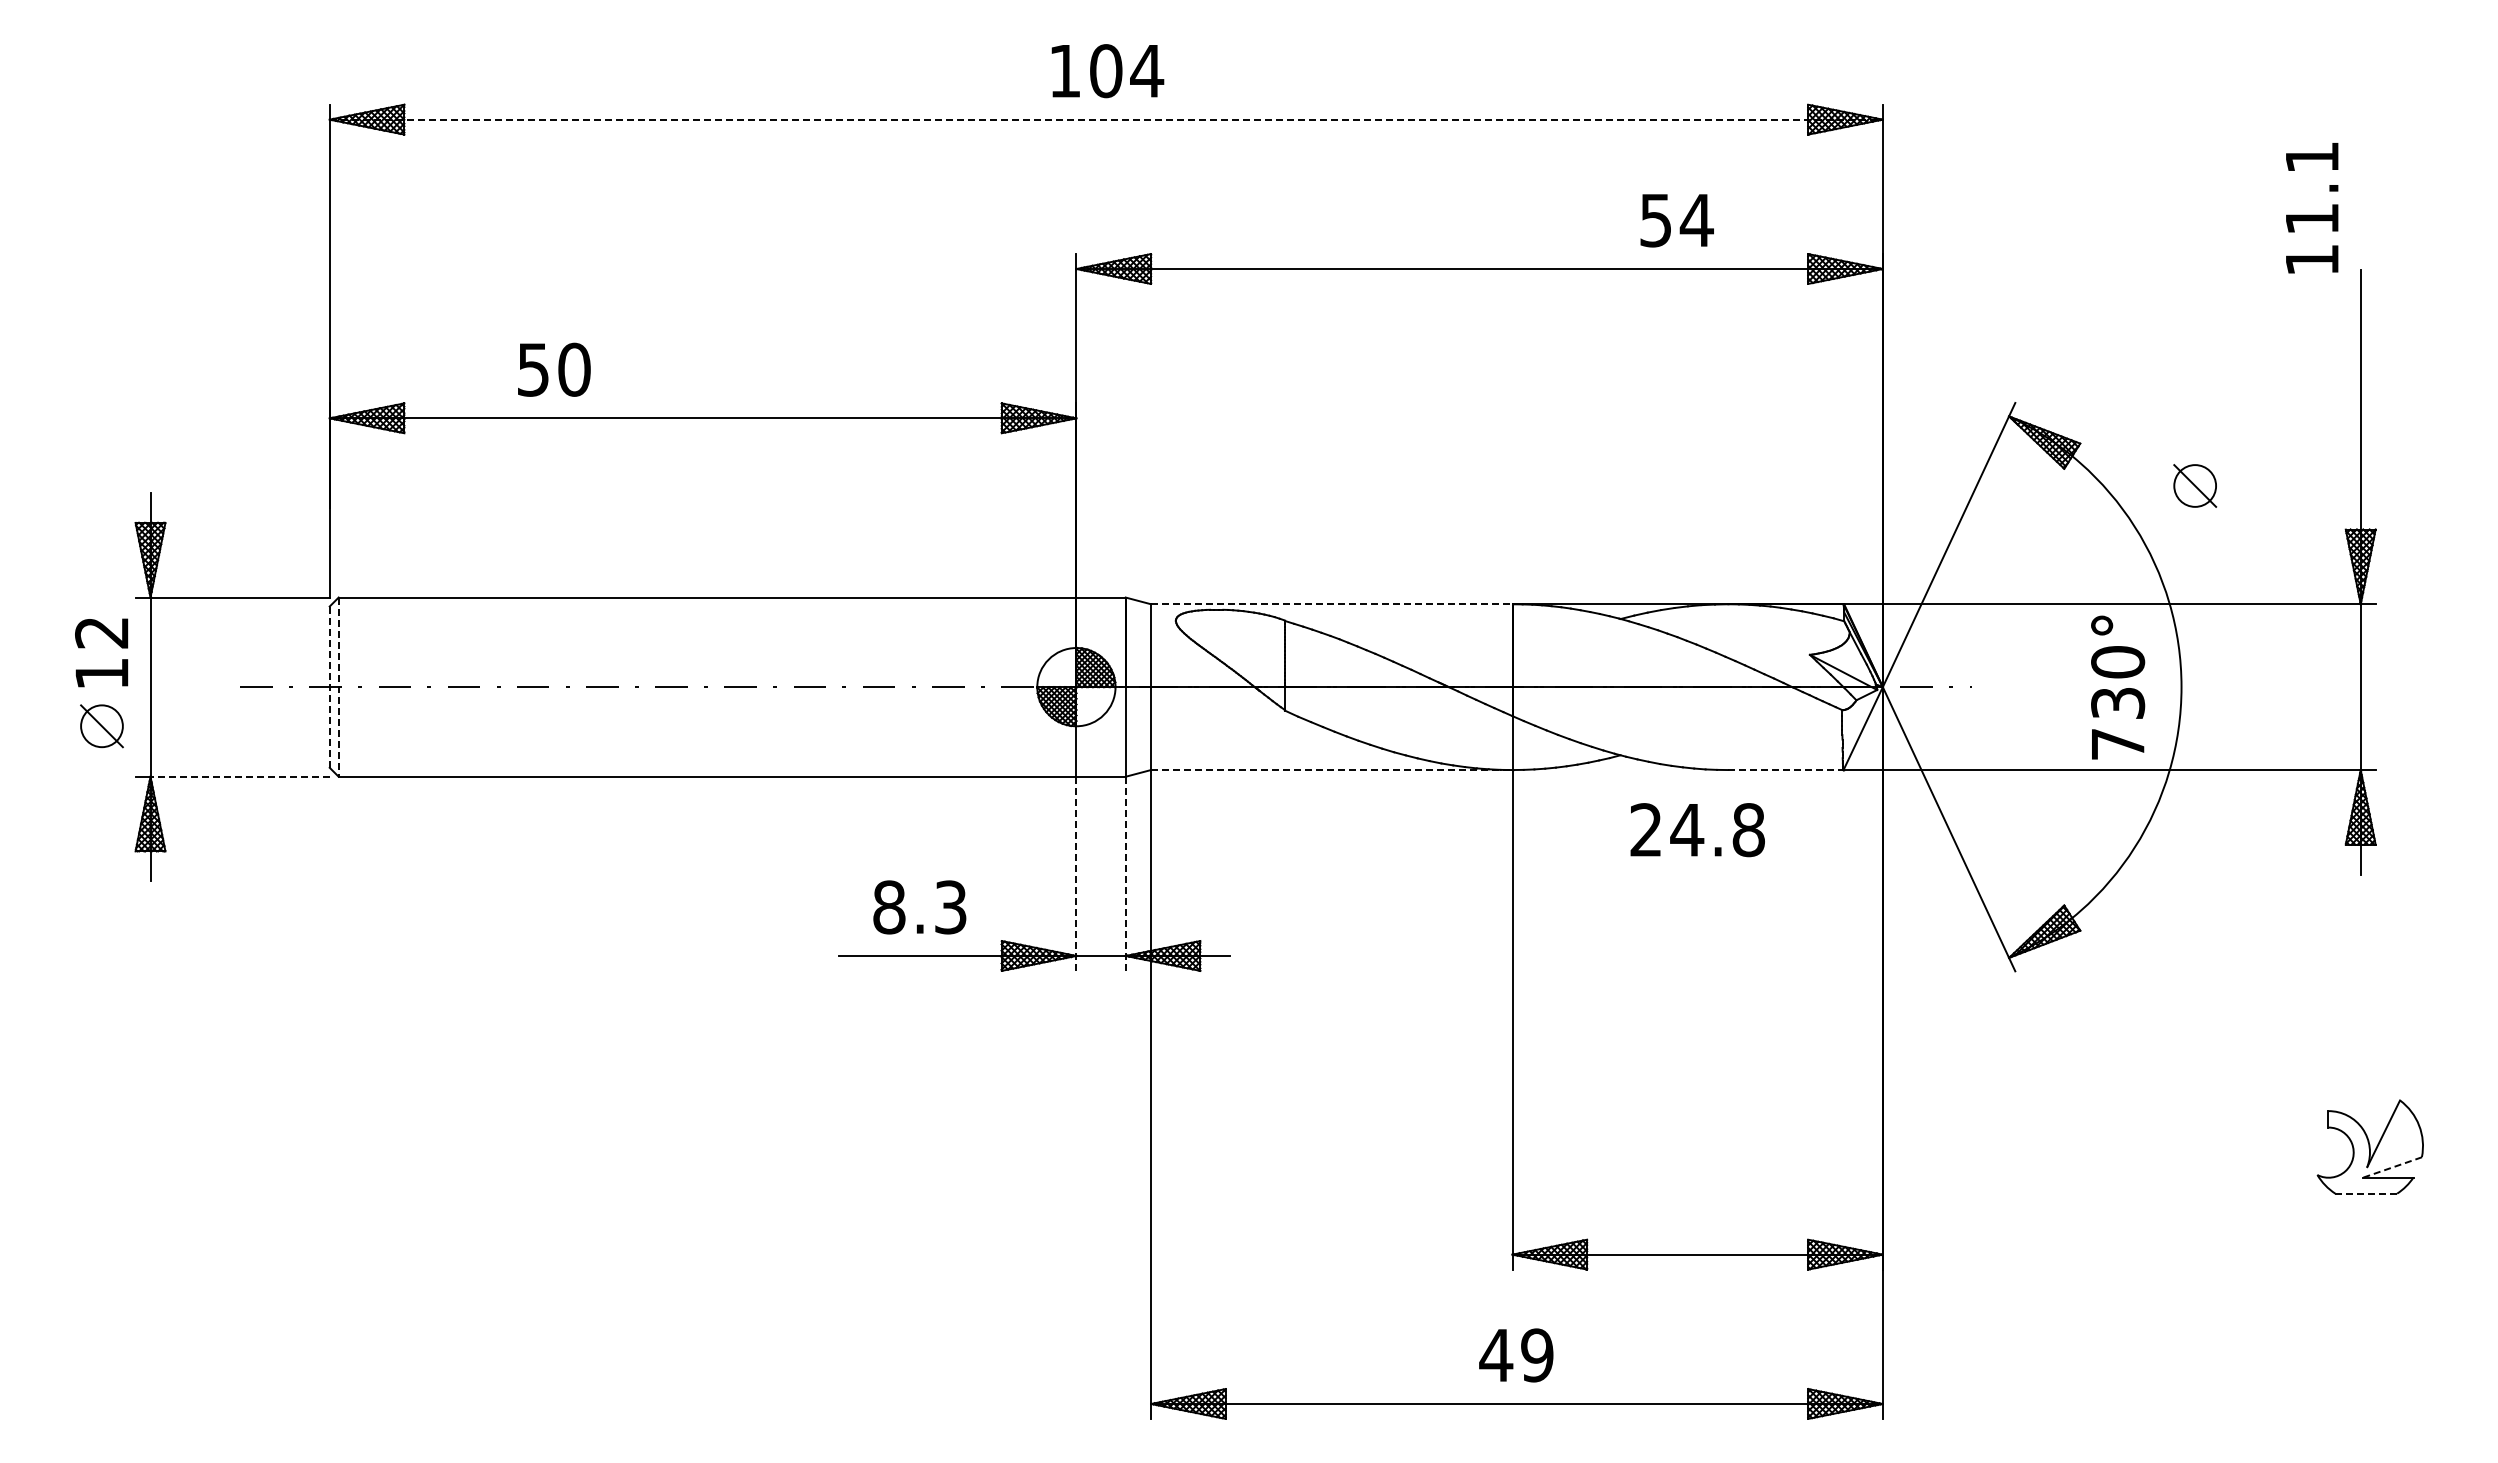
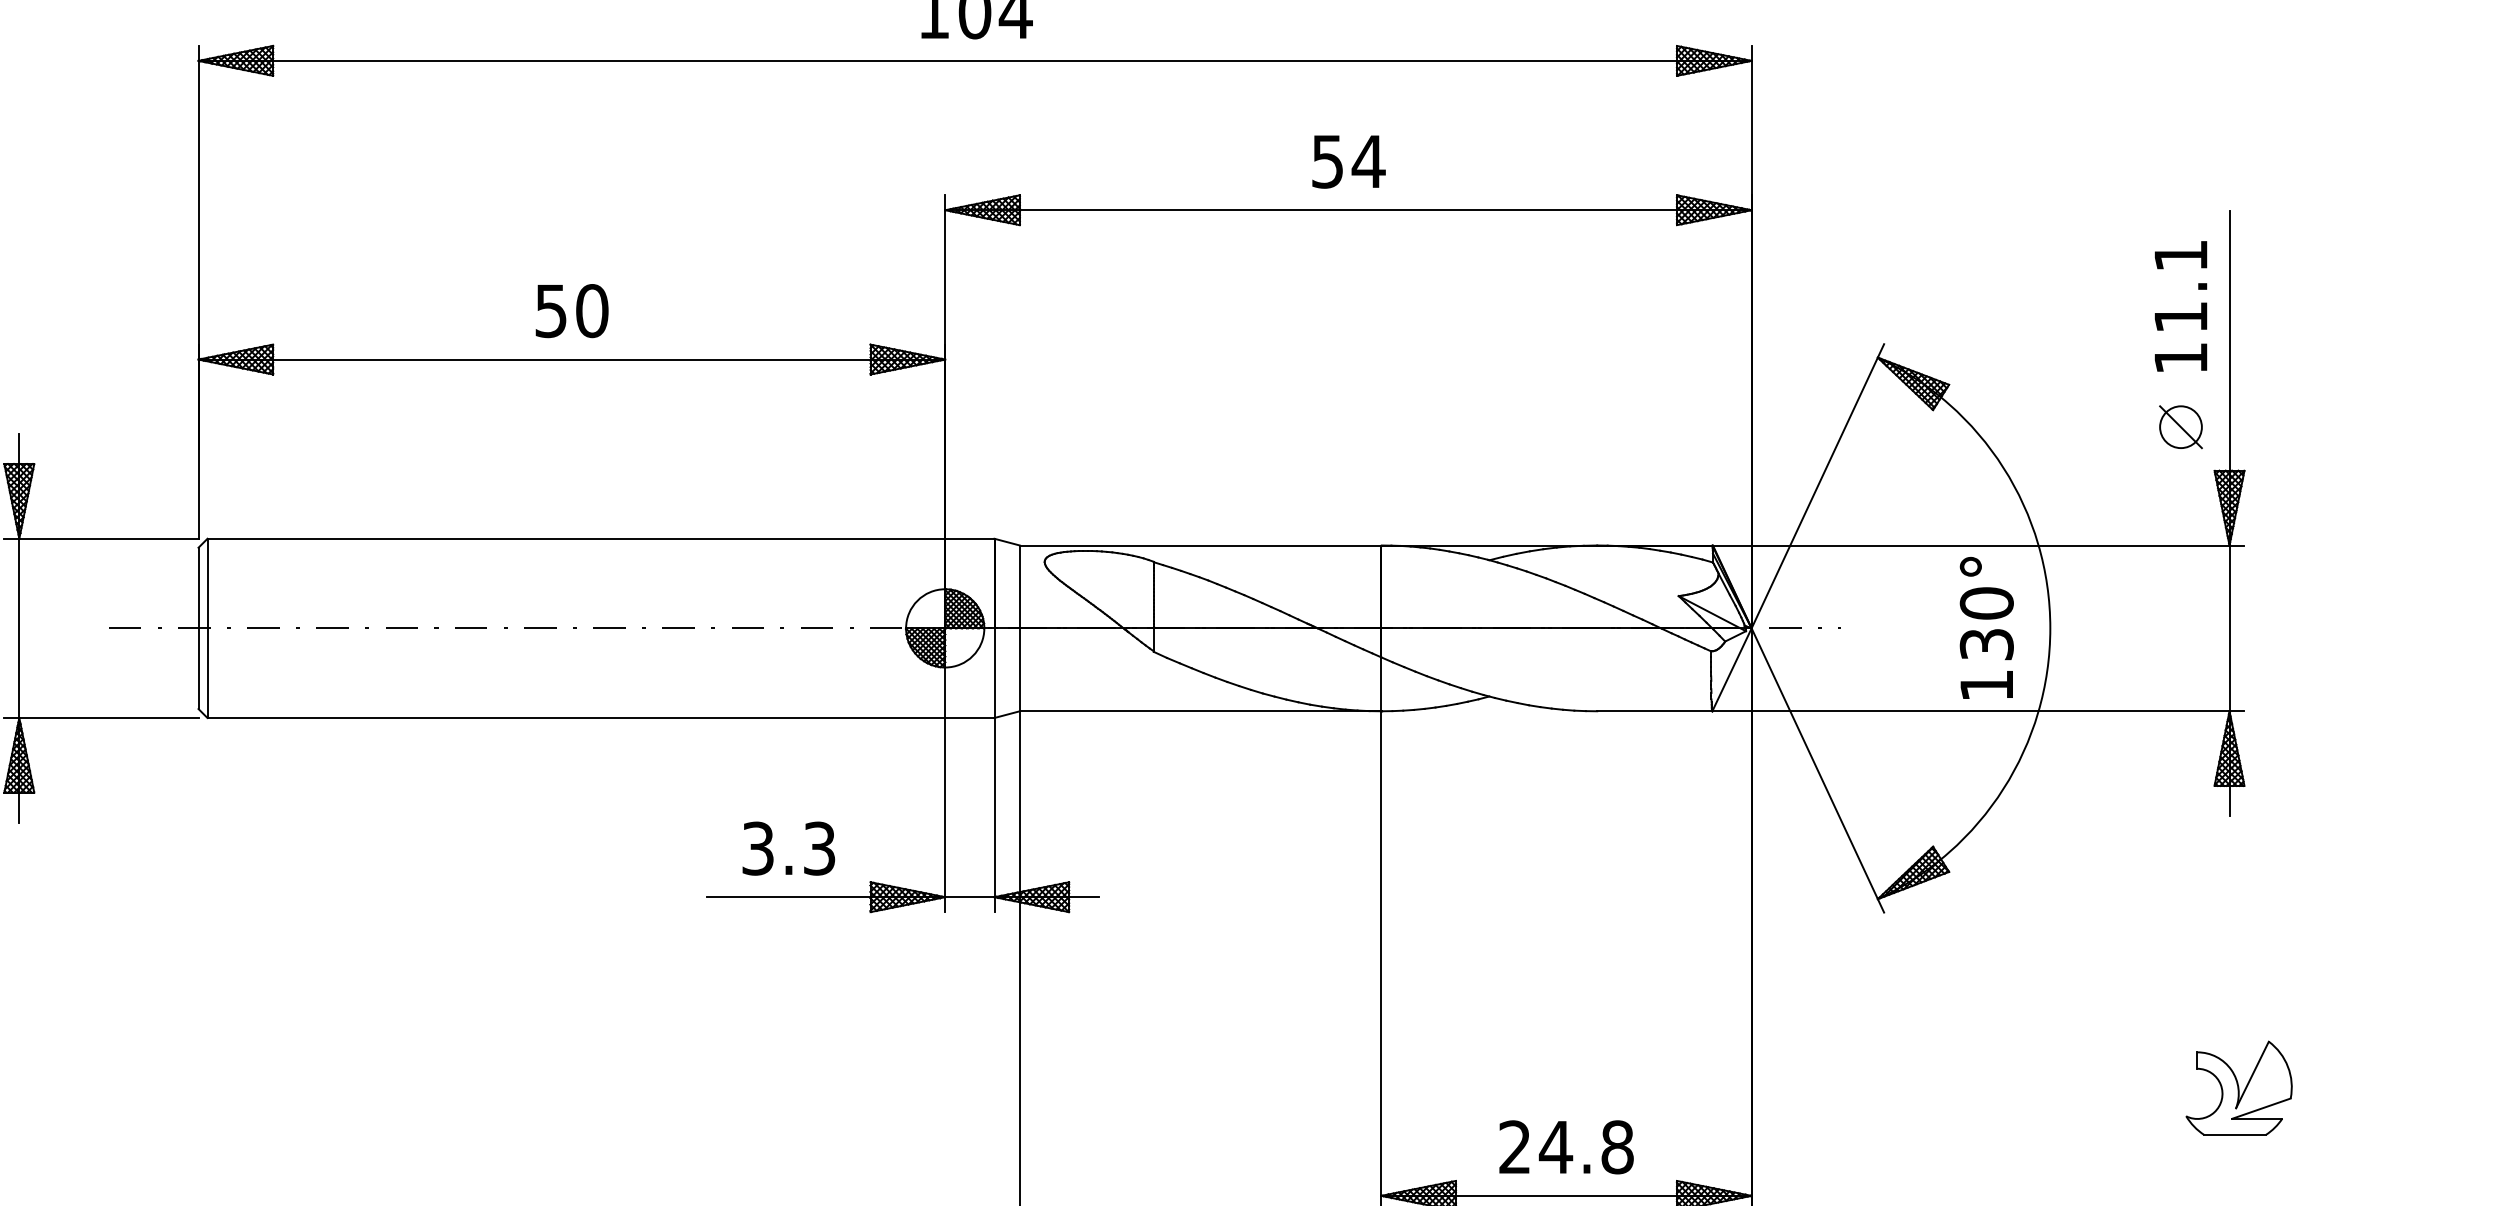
line: (1106, 119) -> (975, 60), dashed -> solid
text: (2312, 208) -> (2181, 306), moved
text: (1676, 220) -> (1348, 161), moved
text: (554, 369) -> (572, 310), moved
part: (2195, 485) -> (2181, 426), moved
line: (1331, 604) -> (1200, 545), dashed -> solid
line: (329, 687) -> (198, 628), dashed -> solid
line: (338, 687) -> (207, 628), dashed -> solid
text: (2118, 744) -> (1987, 685), 730° -> 130°
line: (1331, 770) -> (1200, 711), dashed -> solid
line: (1786, 770) -> (1655, 711), dashed -> solid
line: (240, 776) -> (109, 717), dashed -> solid
text: (1697, 830) -> (1566, 1147), moved
line: (1125, 873) -> (994, 814), dashed -> solid
line: (1076, 874) -> (945, 815), dashed -> solid
text: (889, 907) -> (758, 848), 8.3 -> 3.3
line: (2392, 1167) -> (2261, 1108), dashed -> solid
line: (2366, 1193) -> (2235, 1134), dashed -> solid

